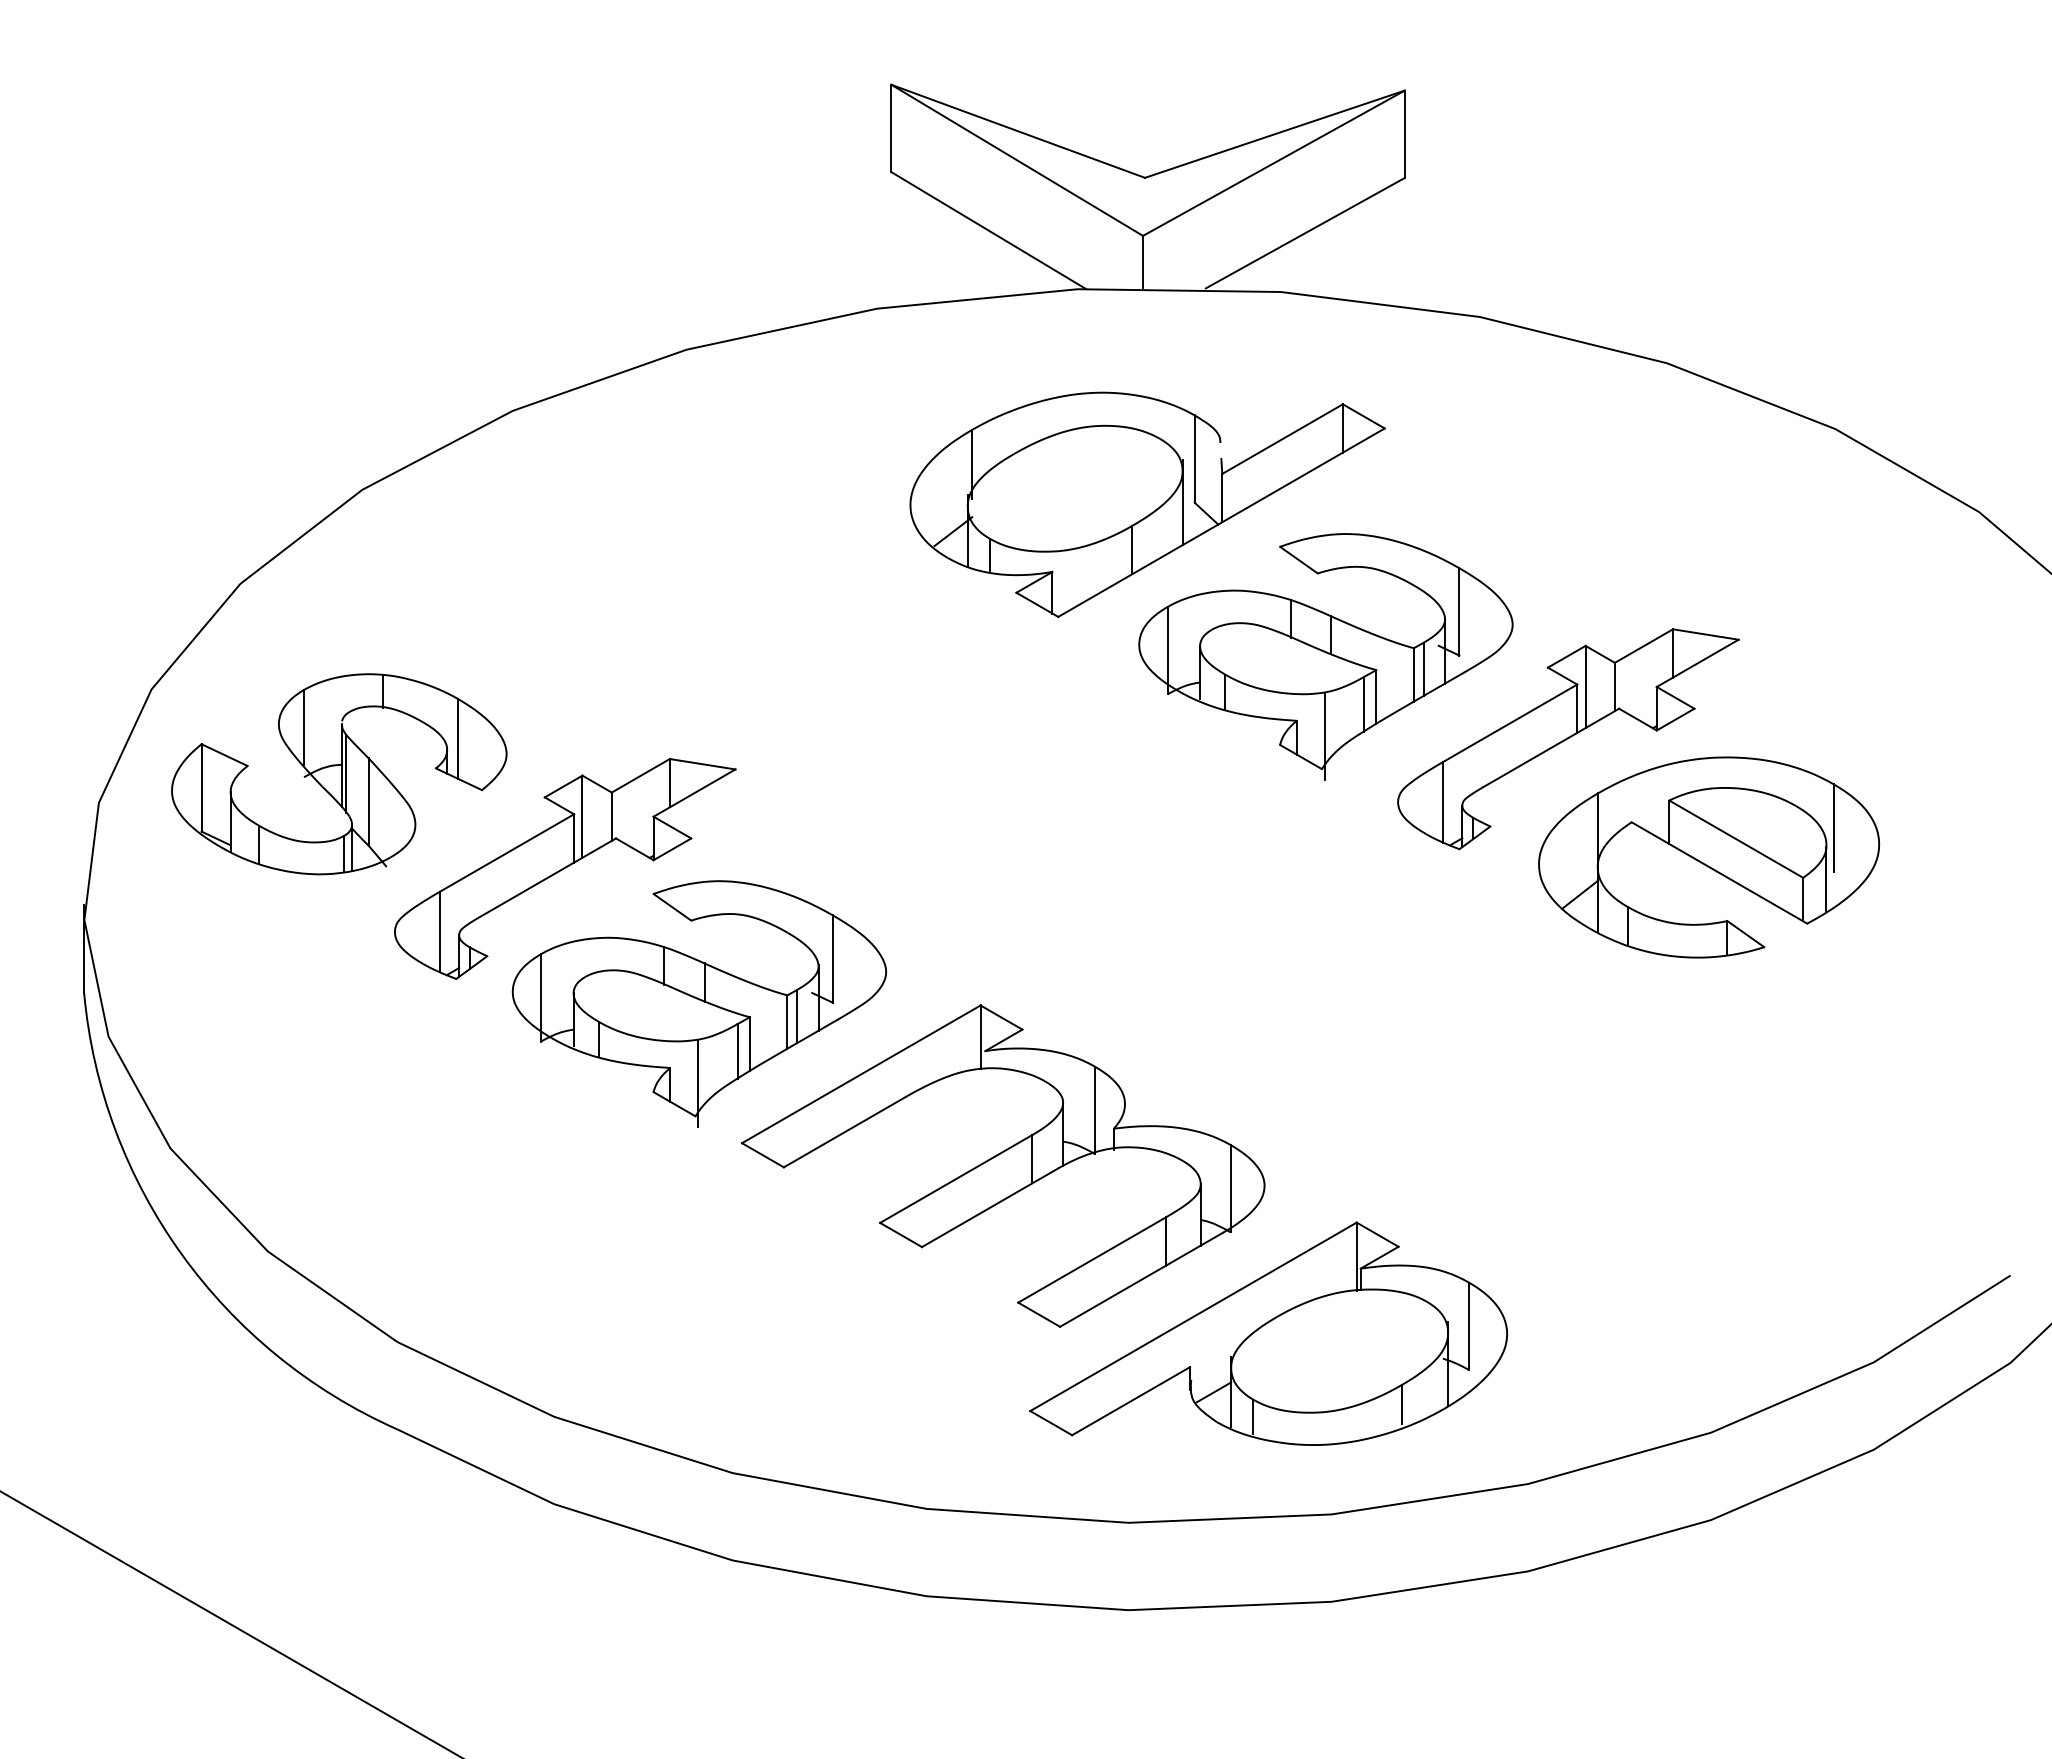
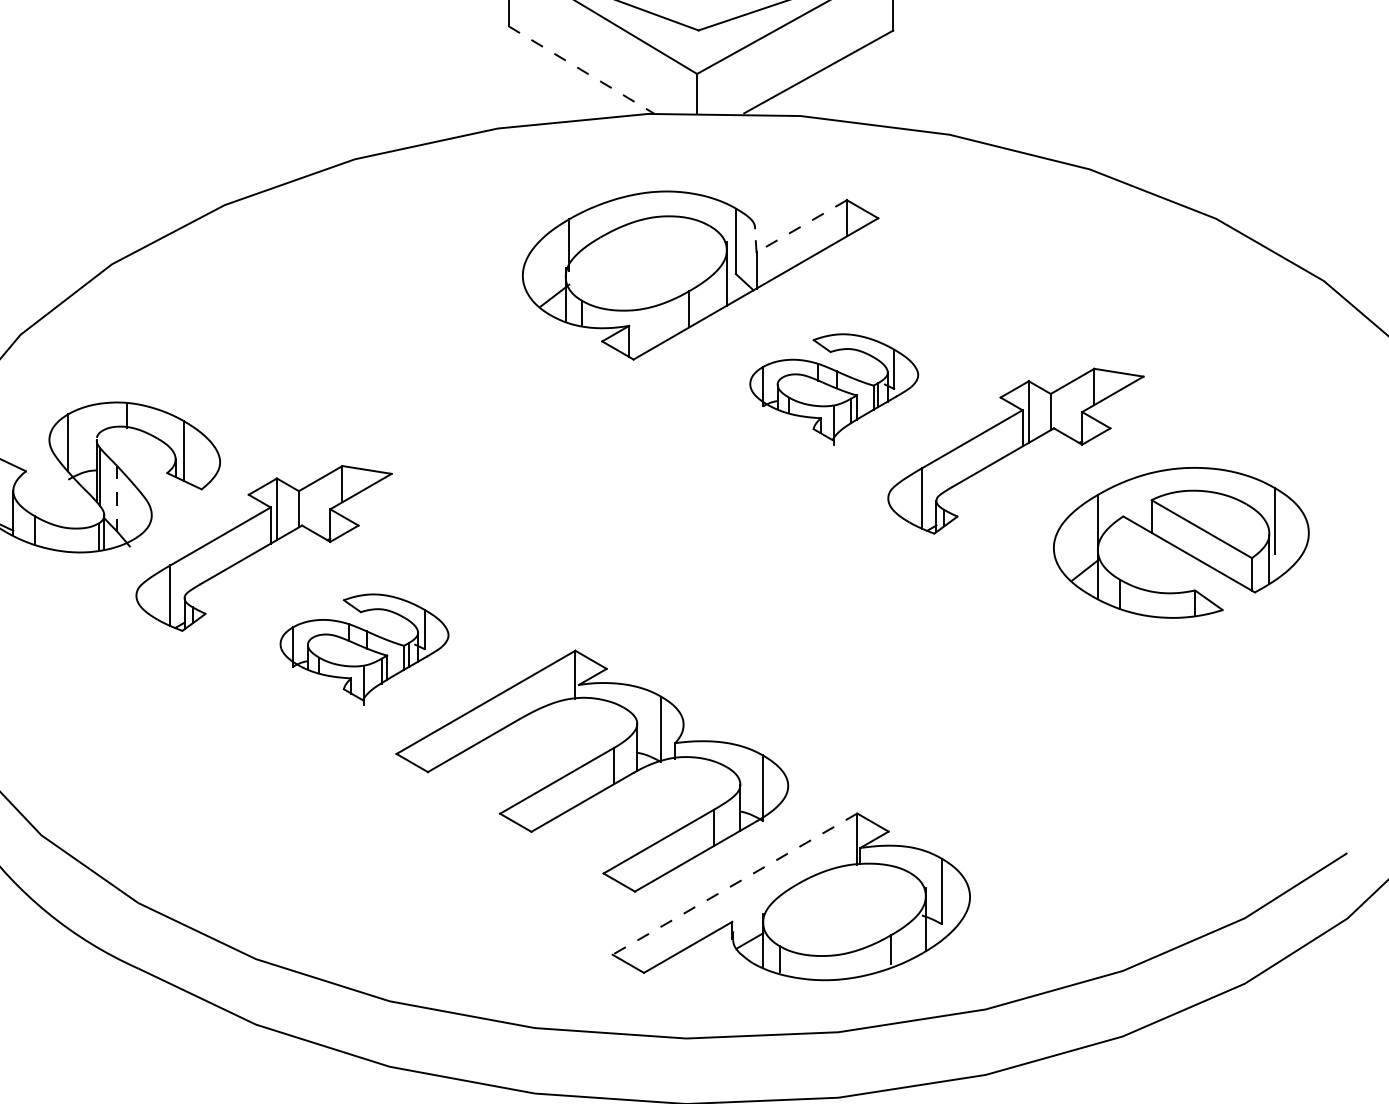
line: (989, 230) -> (582, 69), solid -> dashed
line: (1282, 439) -> (801, 226), solid -> dashed
part: (1325, 656) -> (833, 389), size x0.6
line: (368, 802) -> (116, 498), solid -> dashed
part: (1709, 857) -> (1181, 542), moved
part: (698, 1003) -> (363, 649), size x0.6
line: (1193, 1317) -> (734, 884), solid -> dashed

